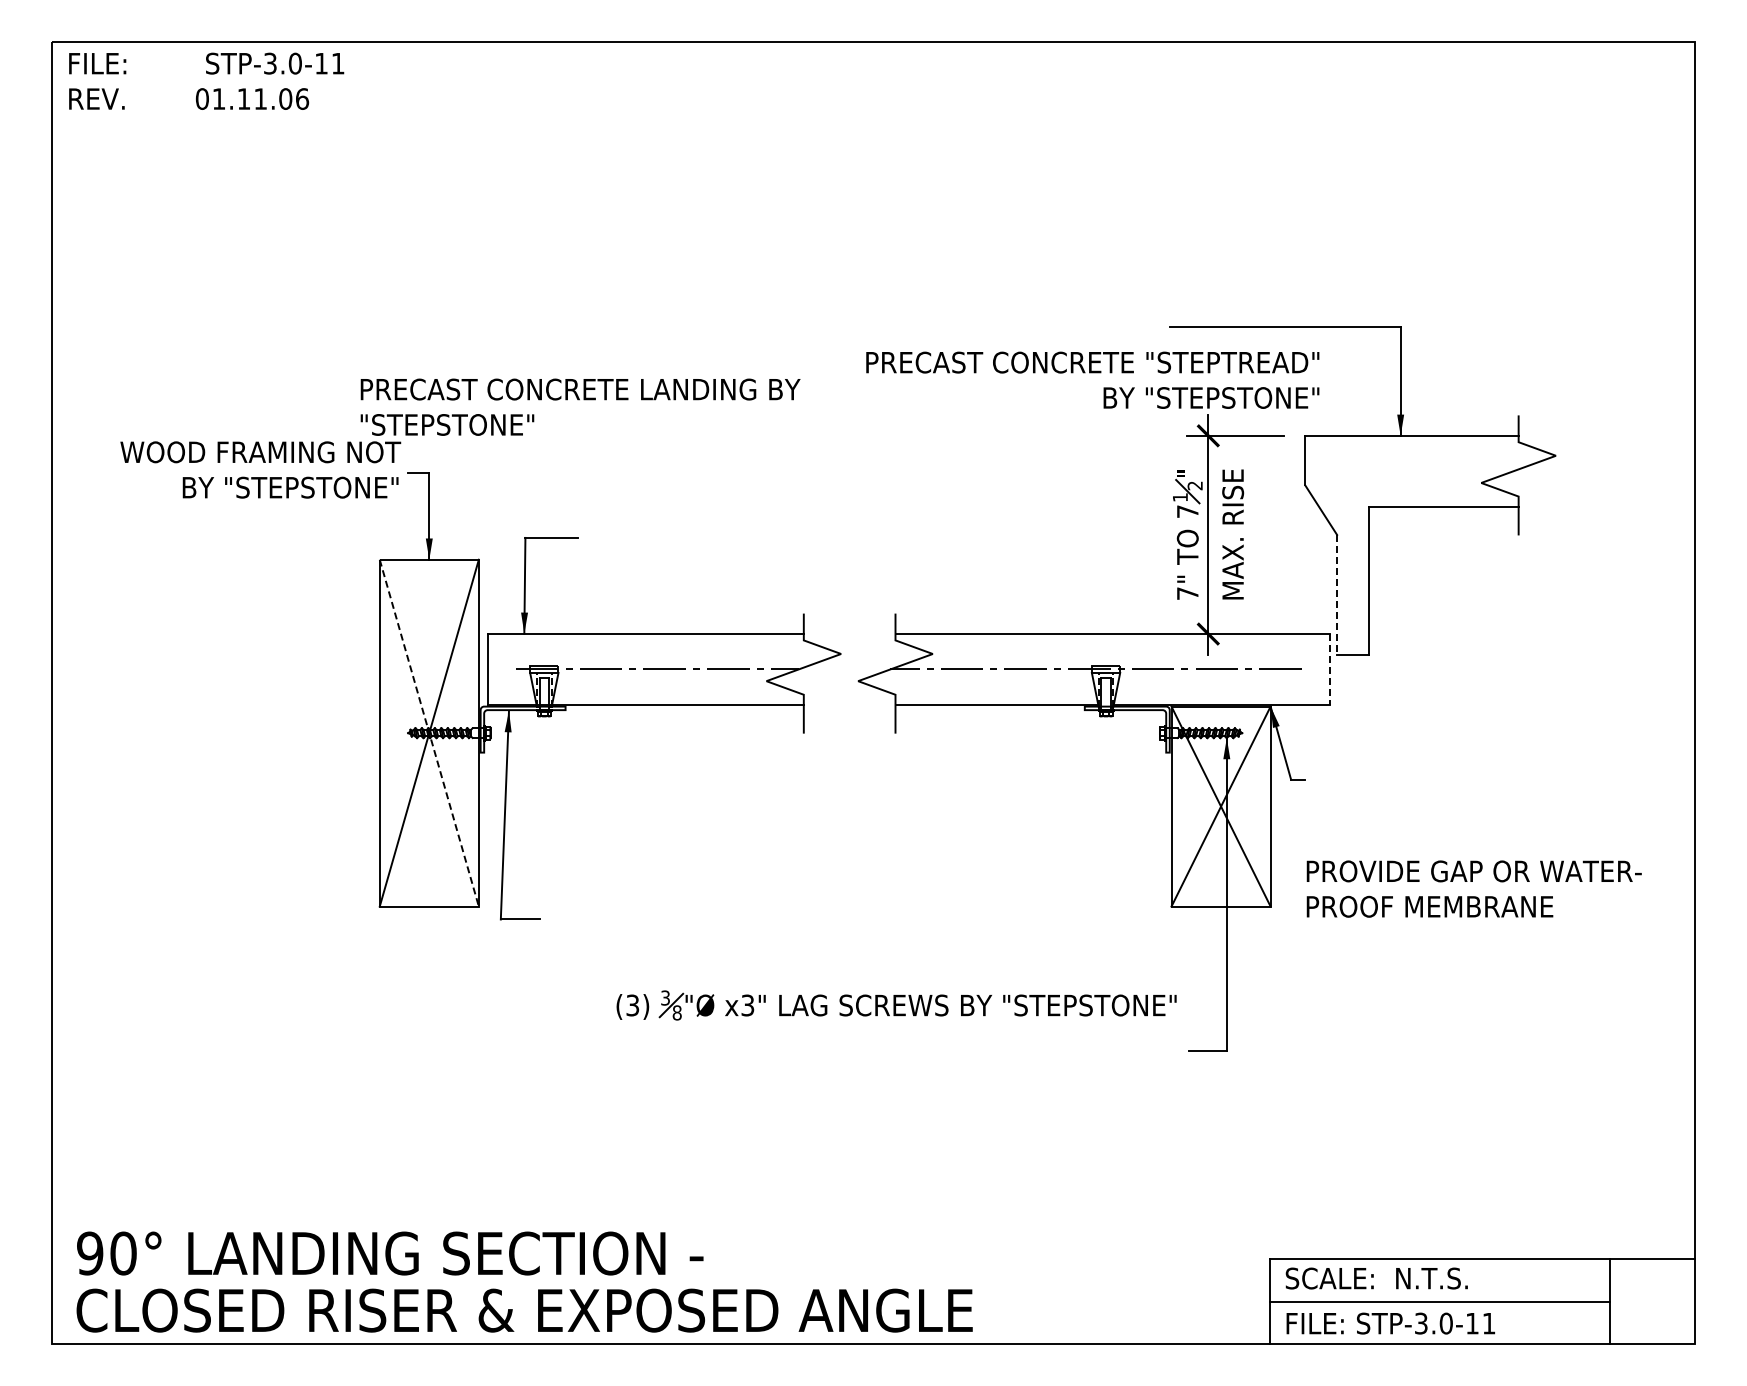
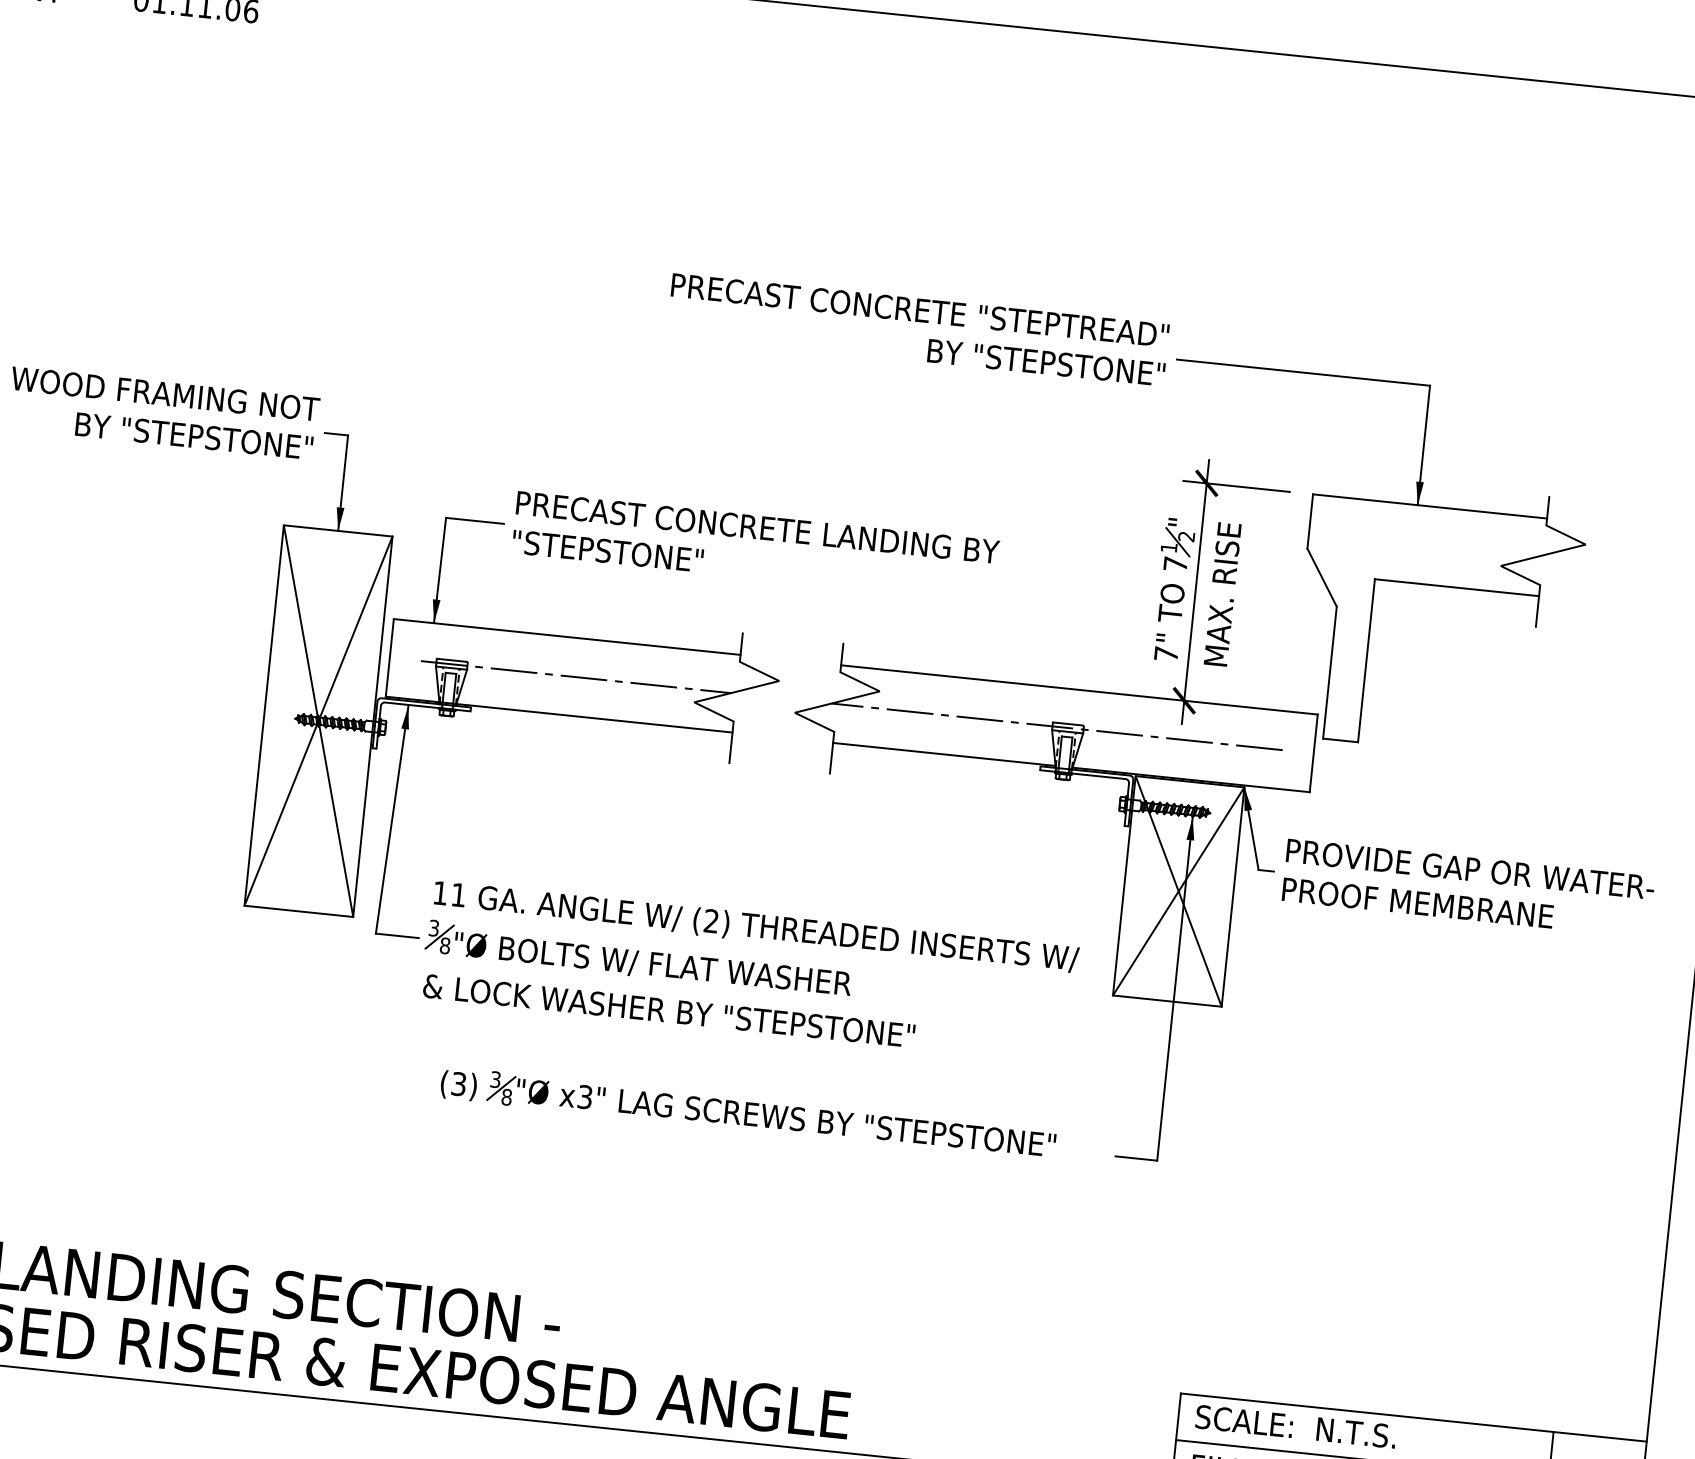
text: (1092, 379) -> (918, 328), moved
text: (580, 406) -> (755, 546), moved
line: (1337, 595) -> (1330, 673), dashed -> solid
line: (1330, 669) -> (1314, 753), dashed -> solid
line: (429, 733) -> (318, 721), dashed -> solid
text: (1473, 888) -> (1467, 887), moved
part: (841, 918) -> (749, 971), added
part: (896, 1005) -> (748, 1114), moved

